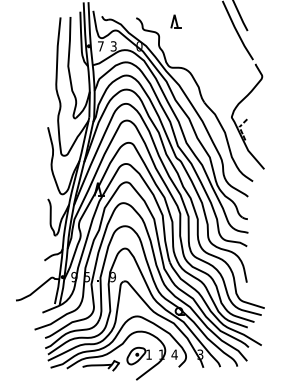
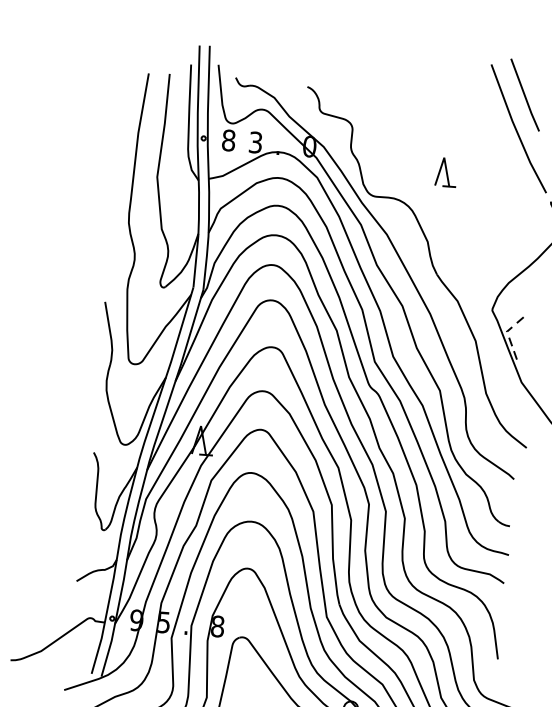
part: (175, 21) -> (445, 171), moved
text: (100, 46) -> (227, 140), 7 -> 8
text: (112, 277) -> (216, 627), 9 -> 8

